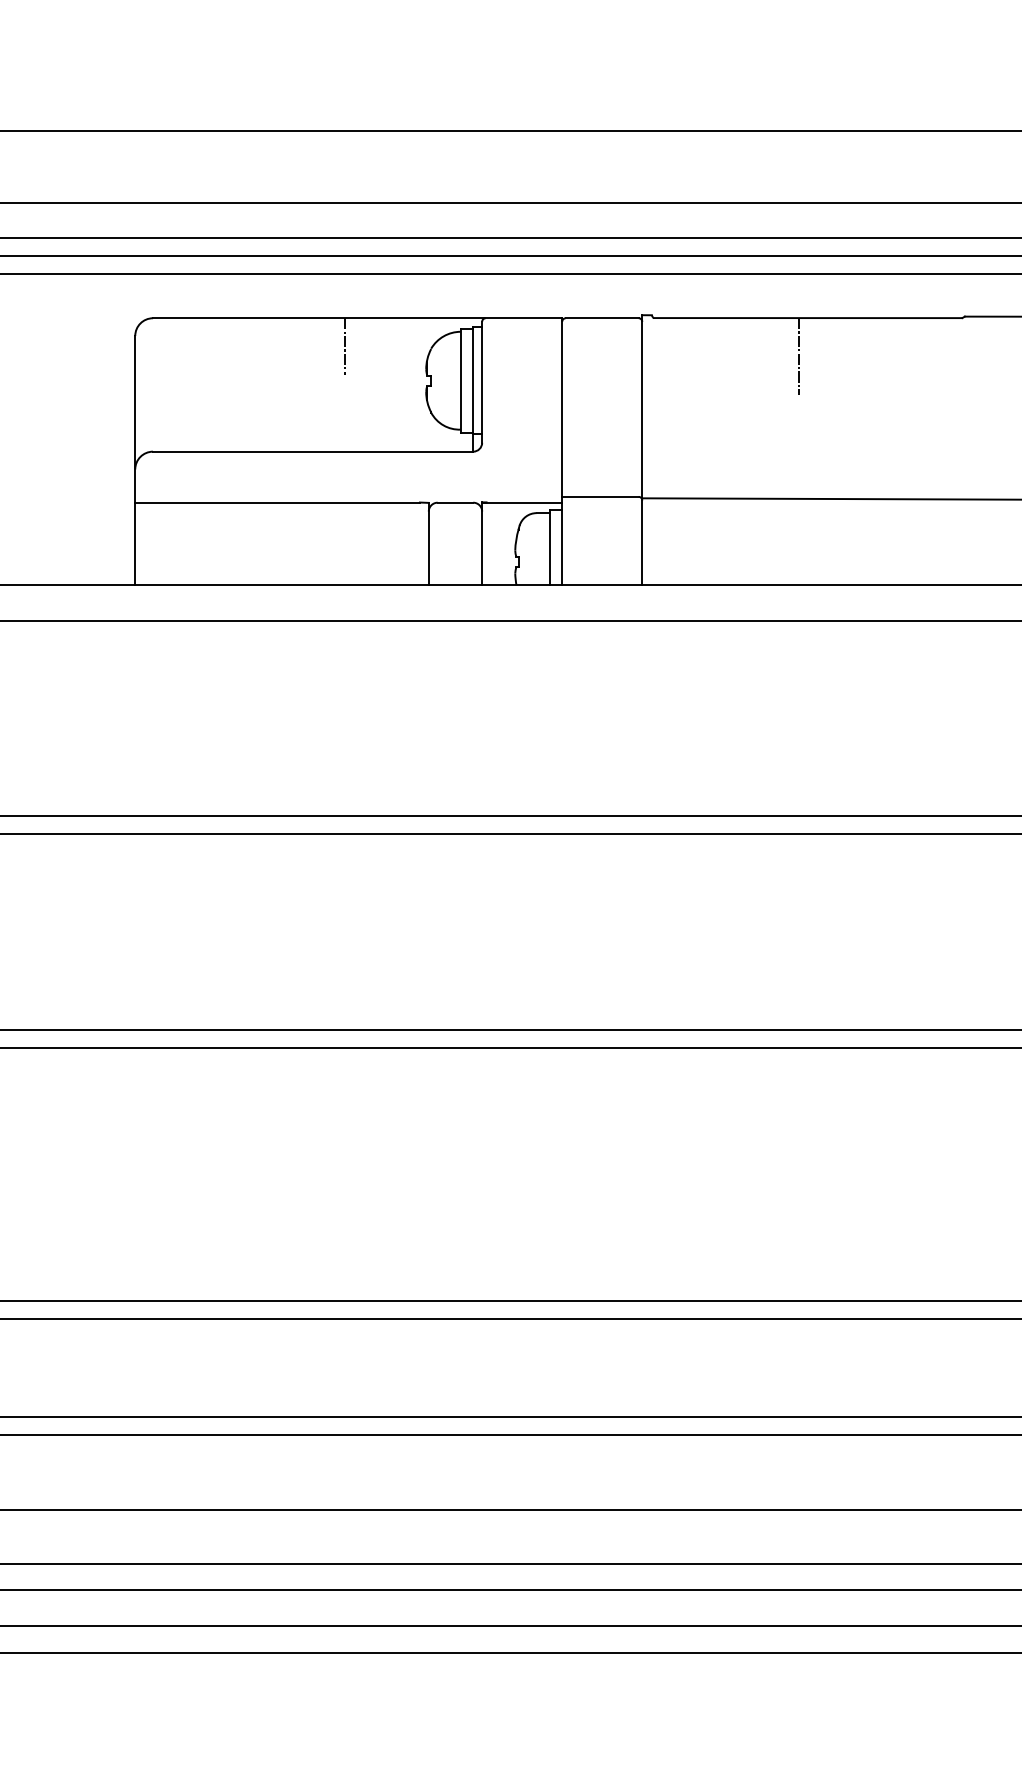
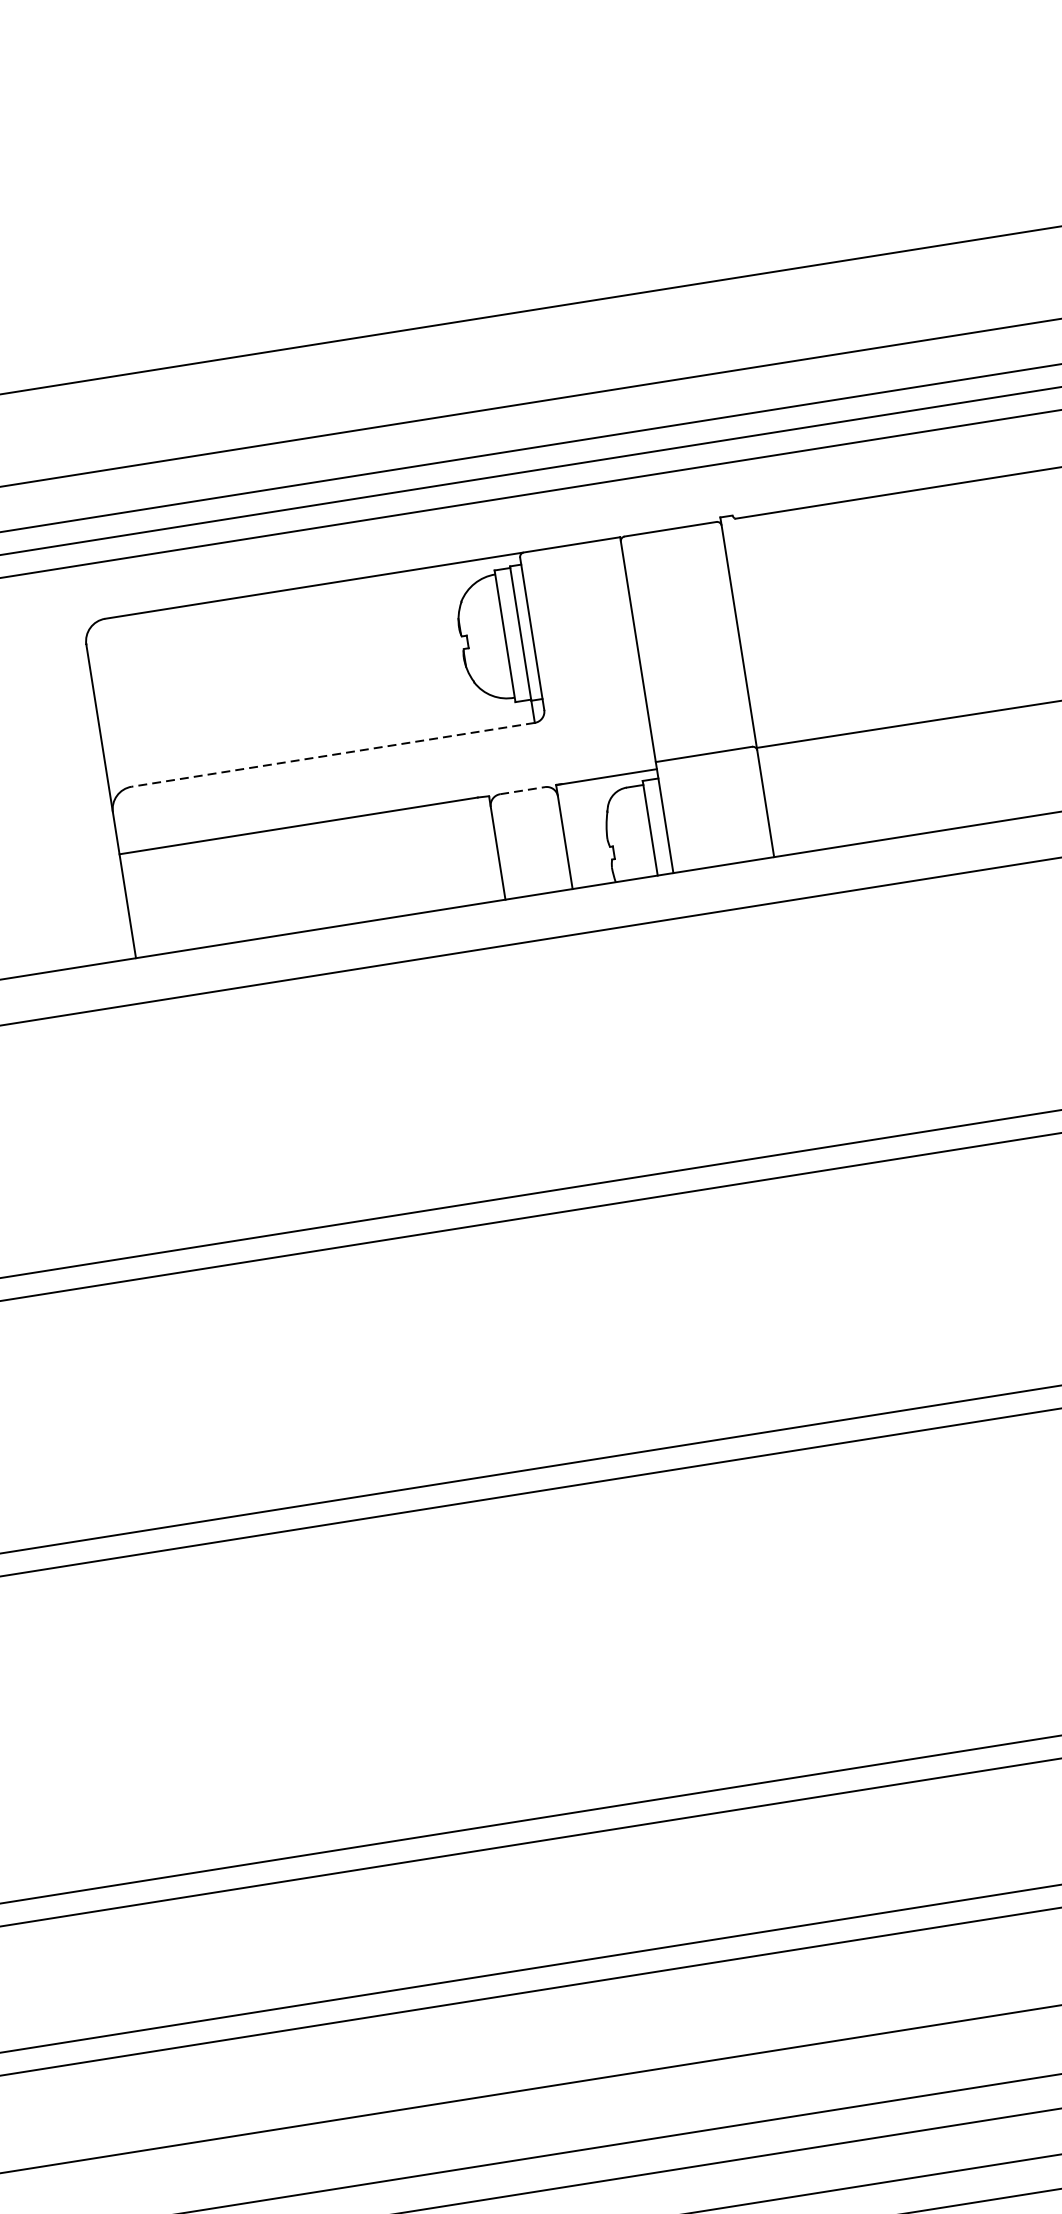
line: (345, 346) -> (353, 615), removed
line: (798, 356) -> (925, 538), removed
line: (312, 451) -> (332, 754), solid -> dashed
line: (455, 502) -> (522, 790), solid -> dashed

